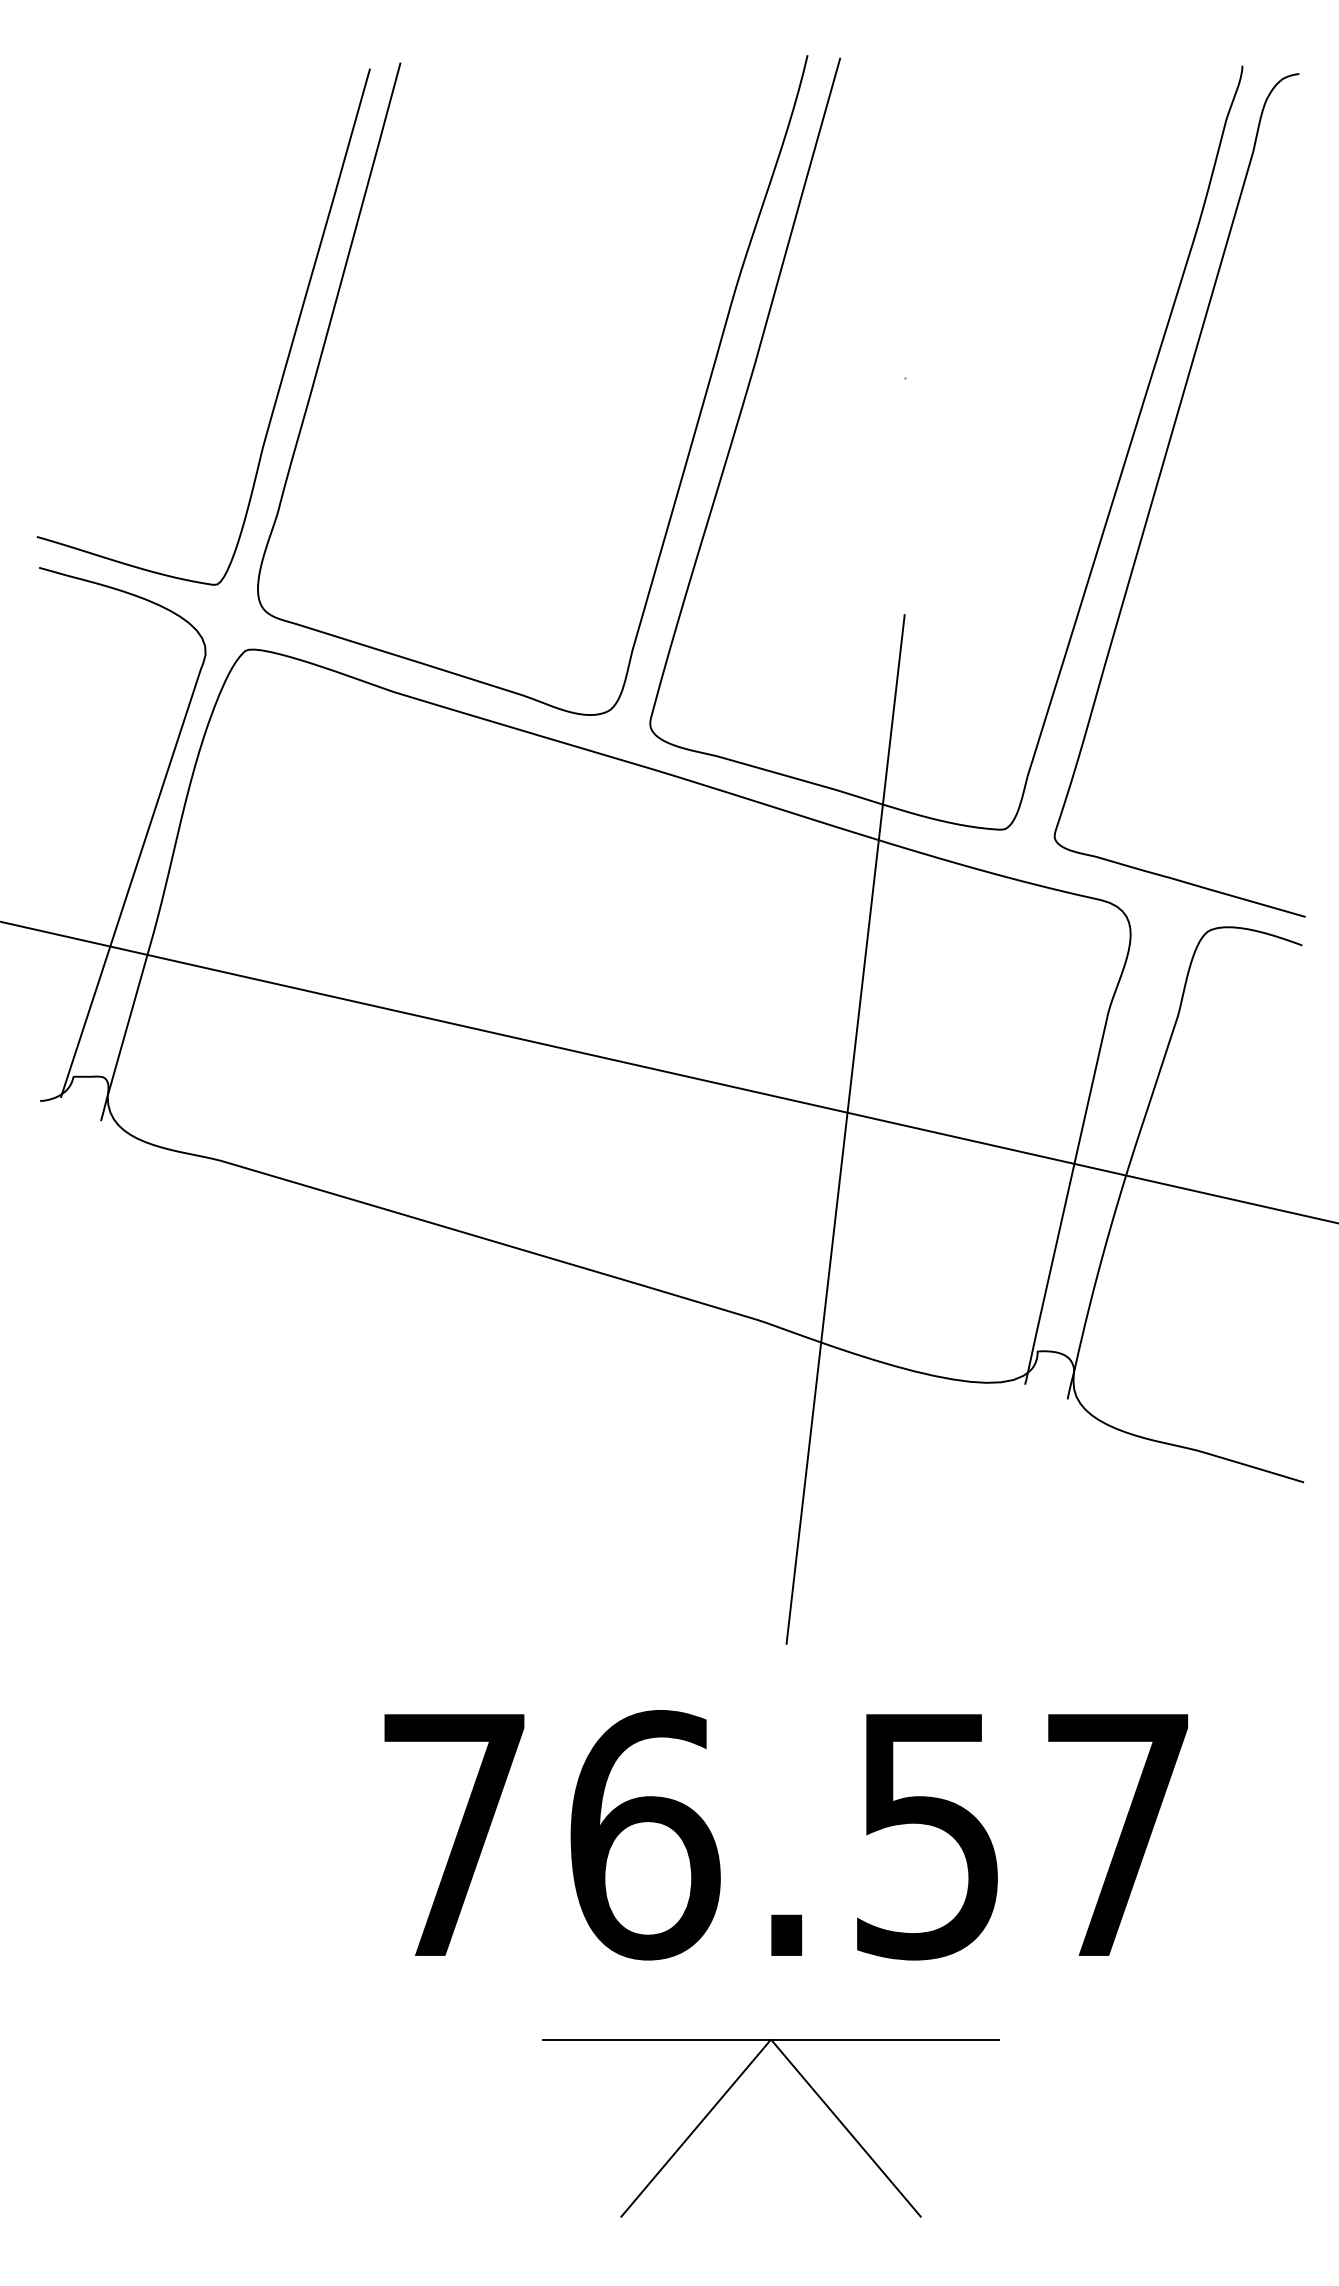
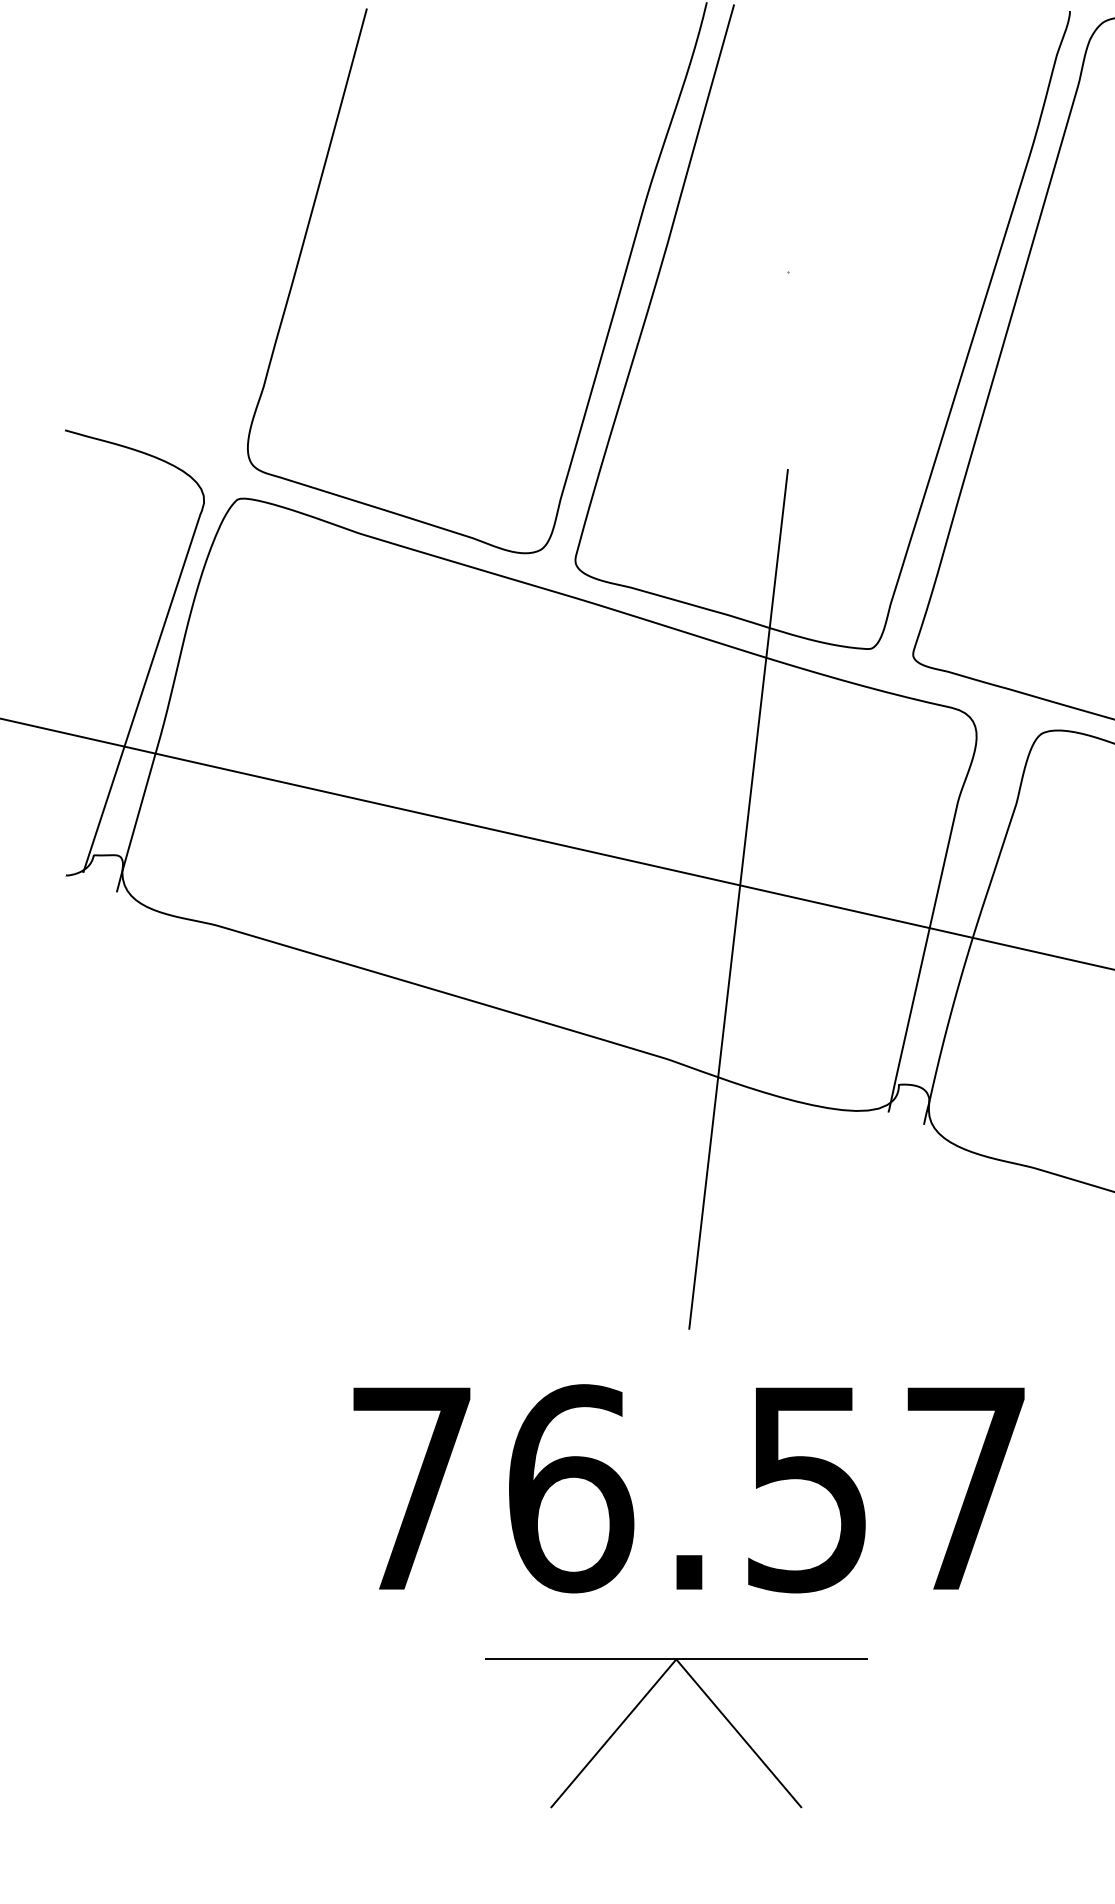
curve: (289, 348) -> (274, 247), removed

